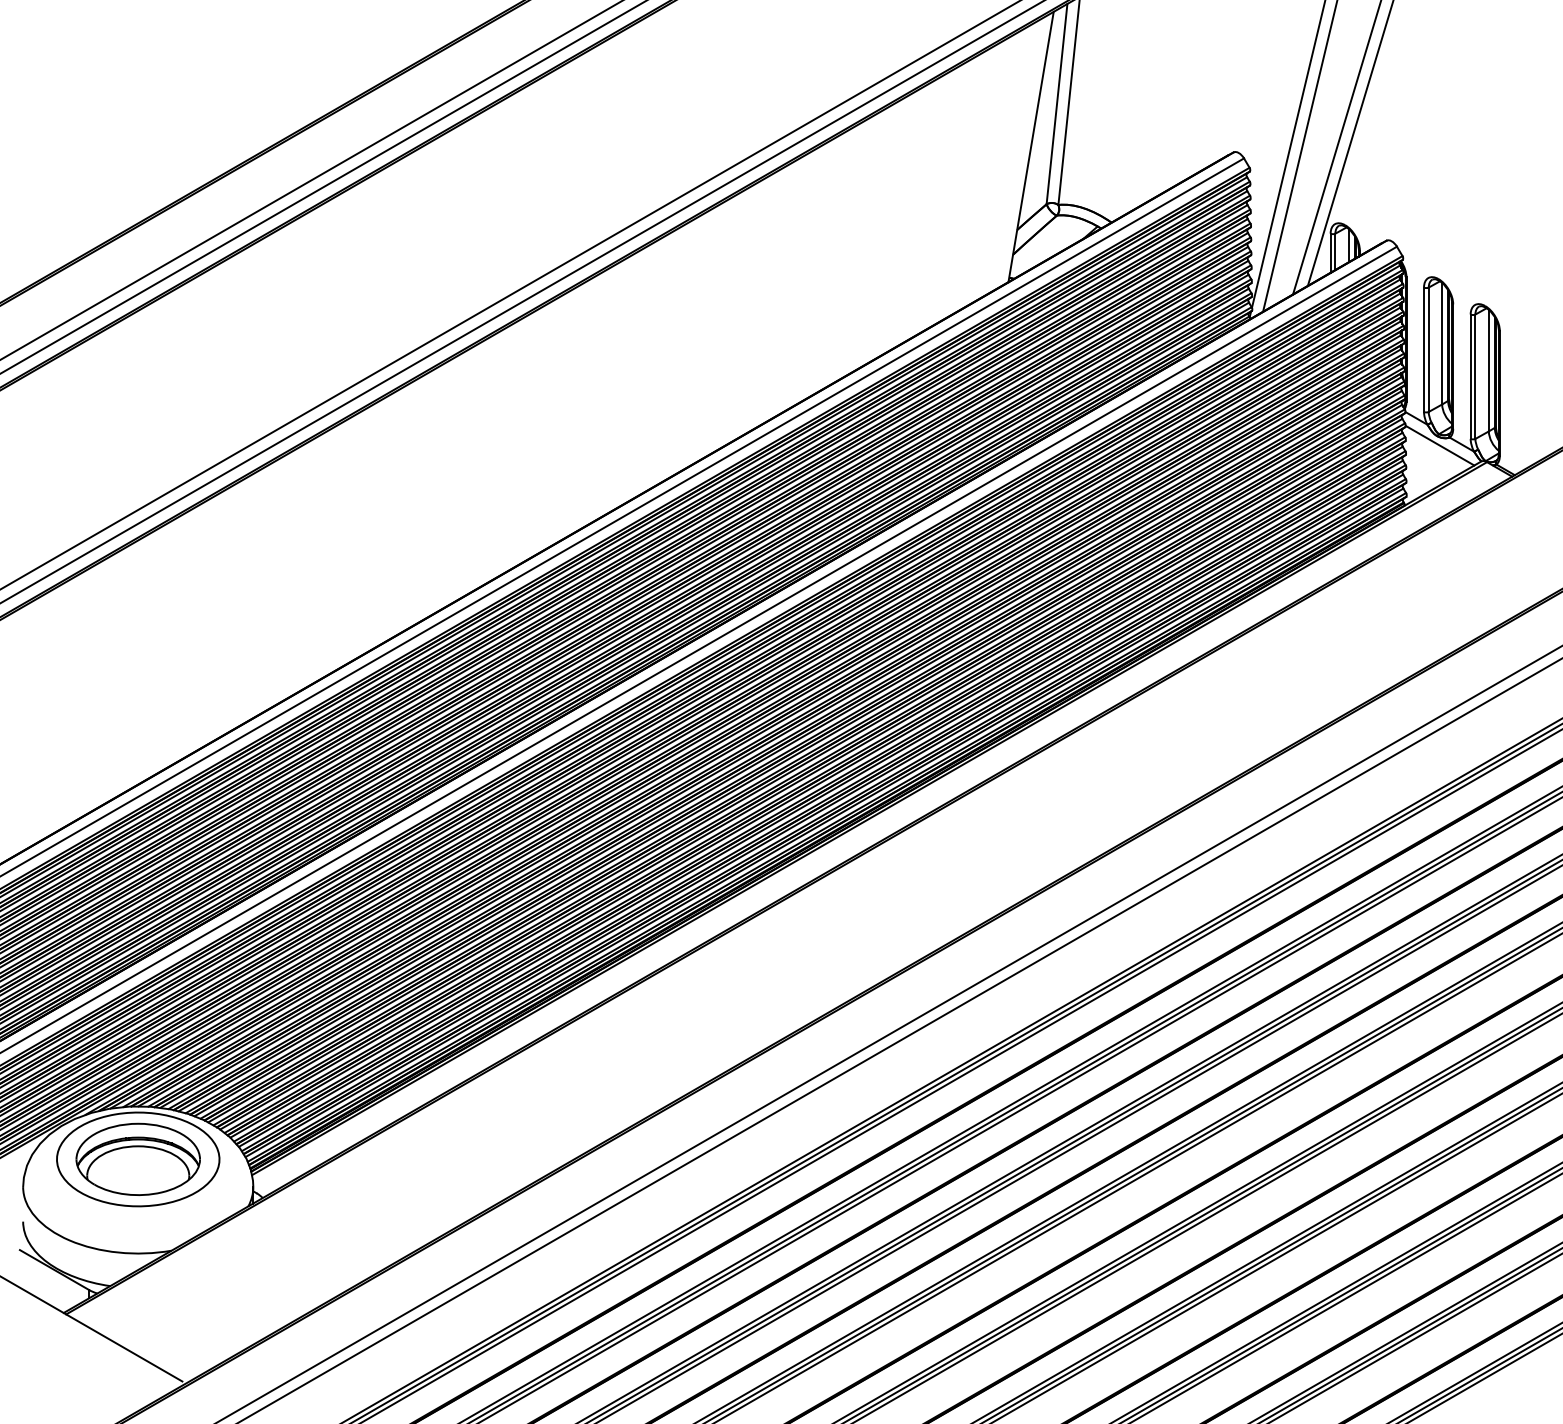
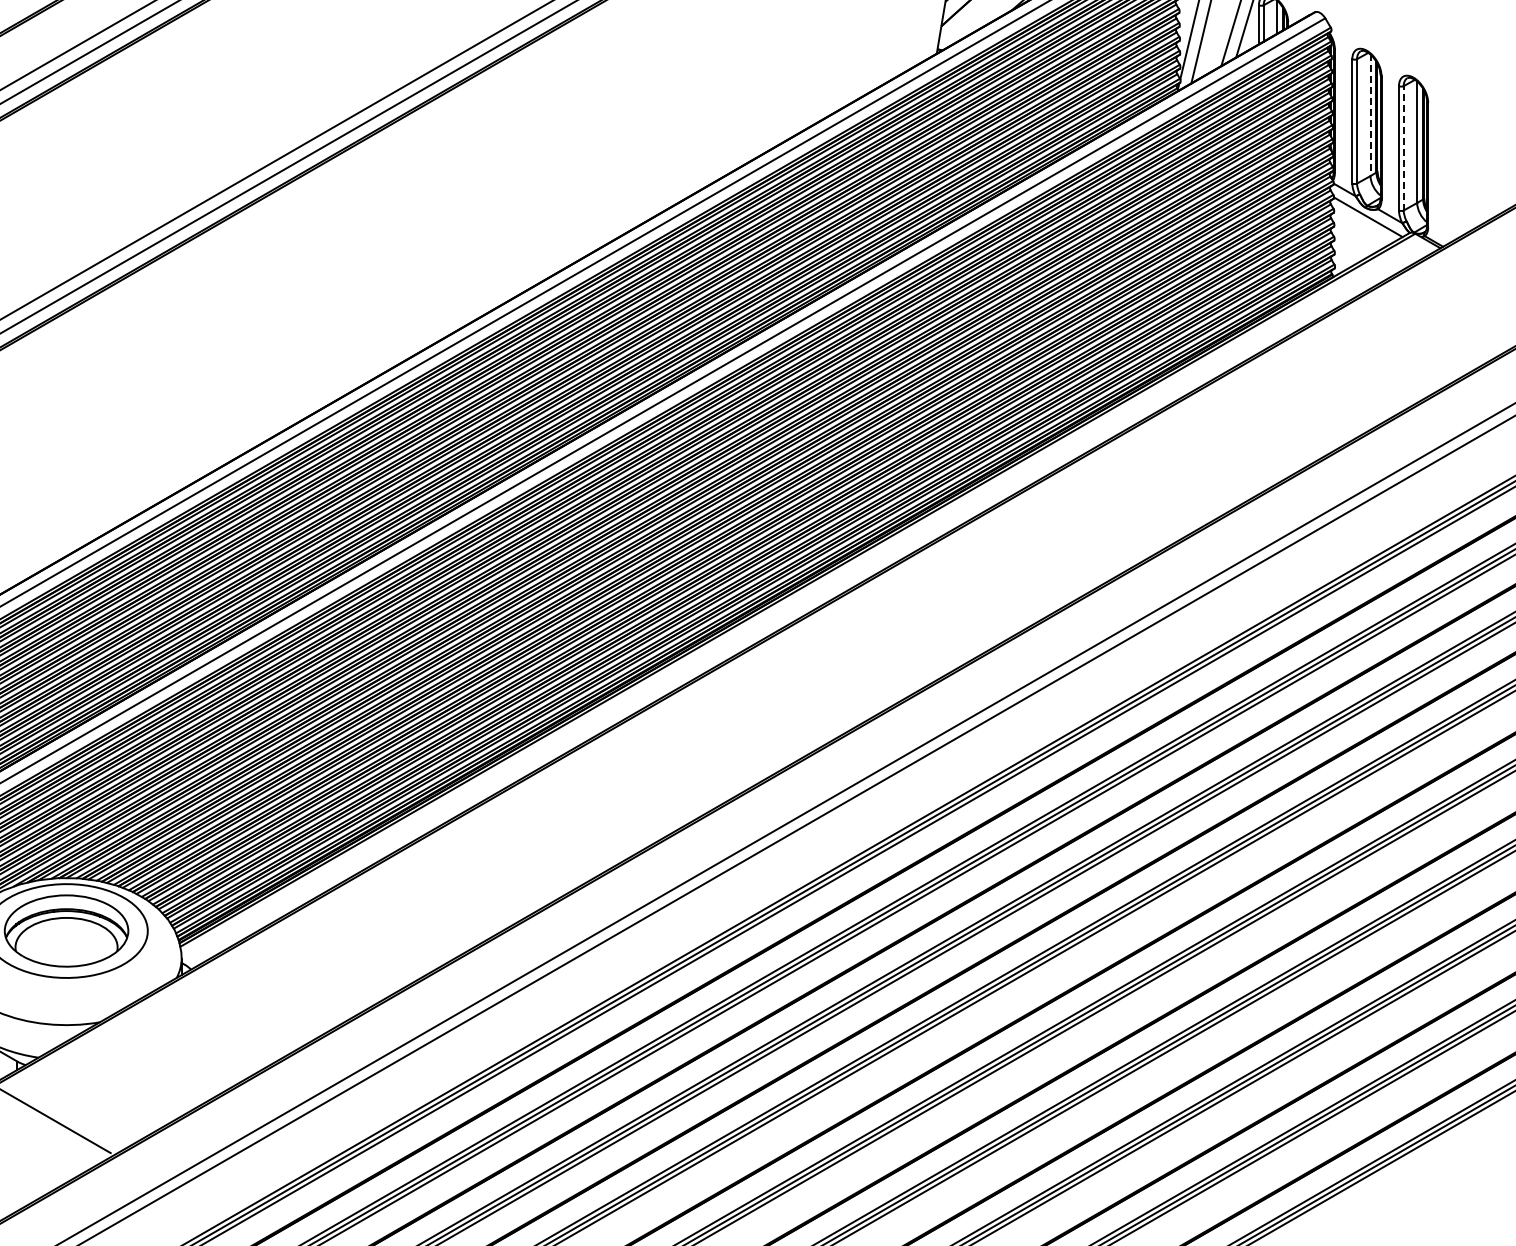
line: (1442, 343) -> (1370, 115), solid -> dashed
line: (1475, 376) -> (1403, 148), solid -> dashed

